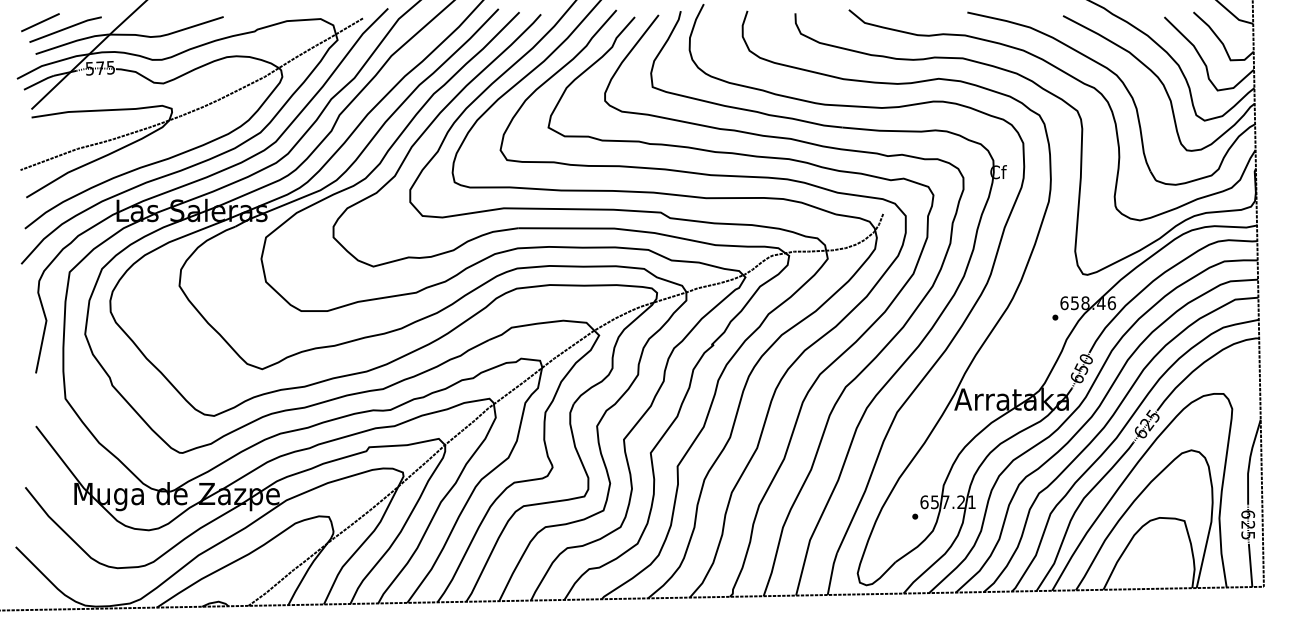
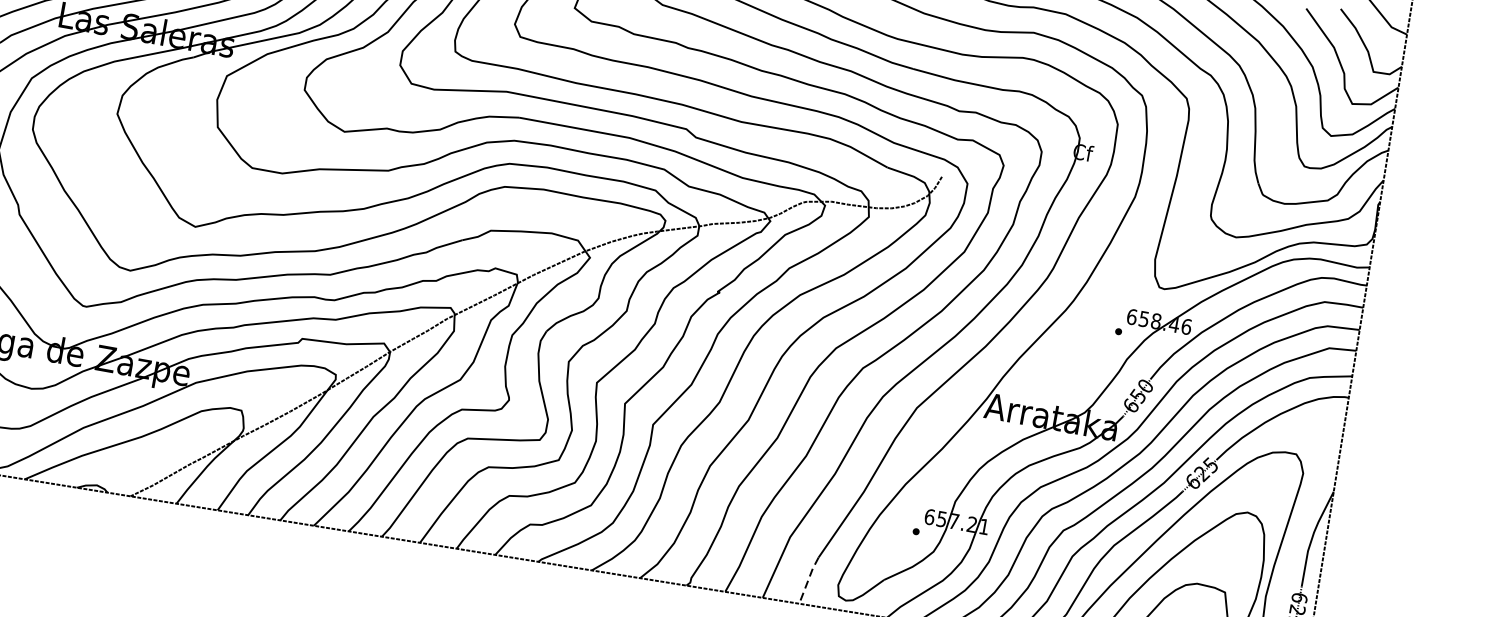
line: (831, 574) -> (807, 580), solid -> dashed

